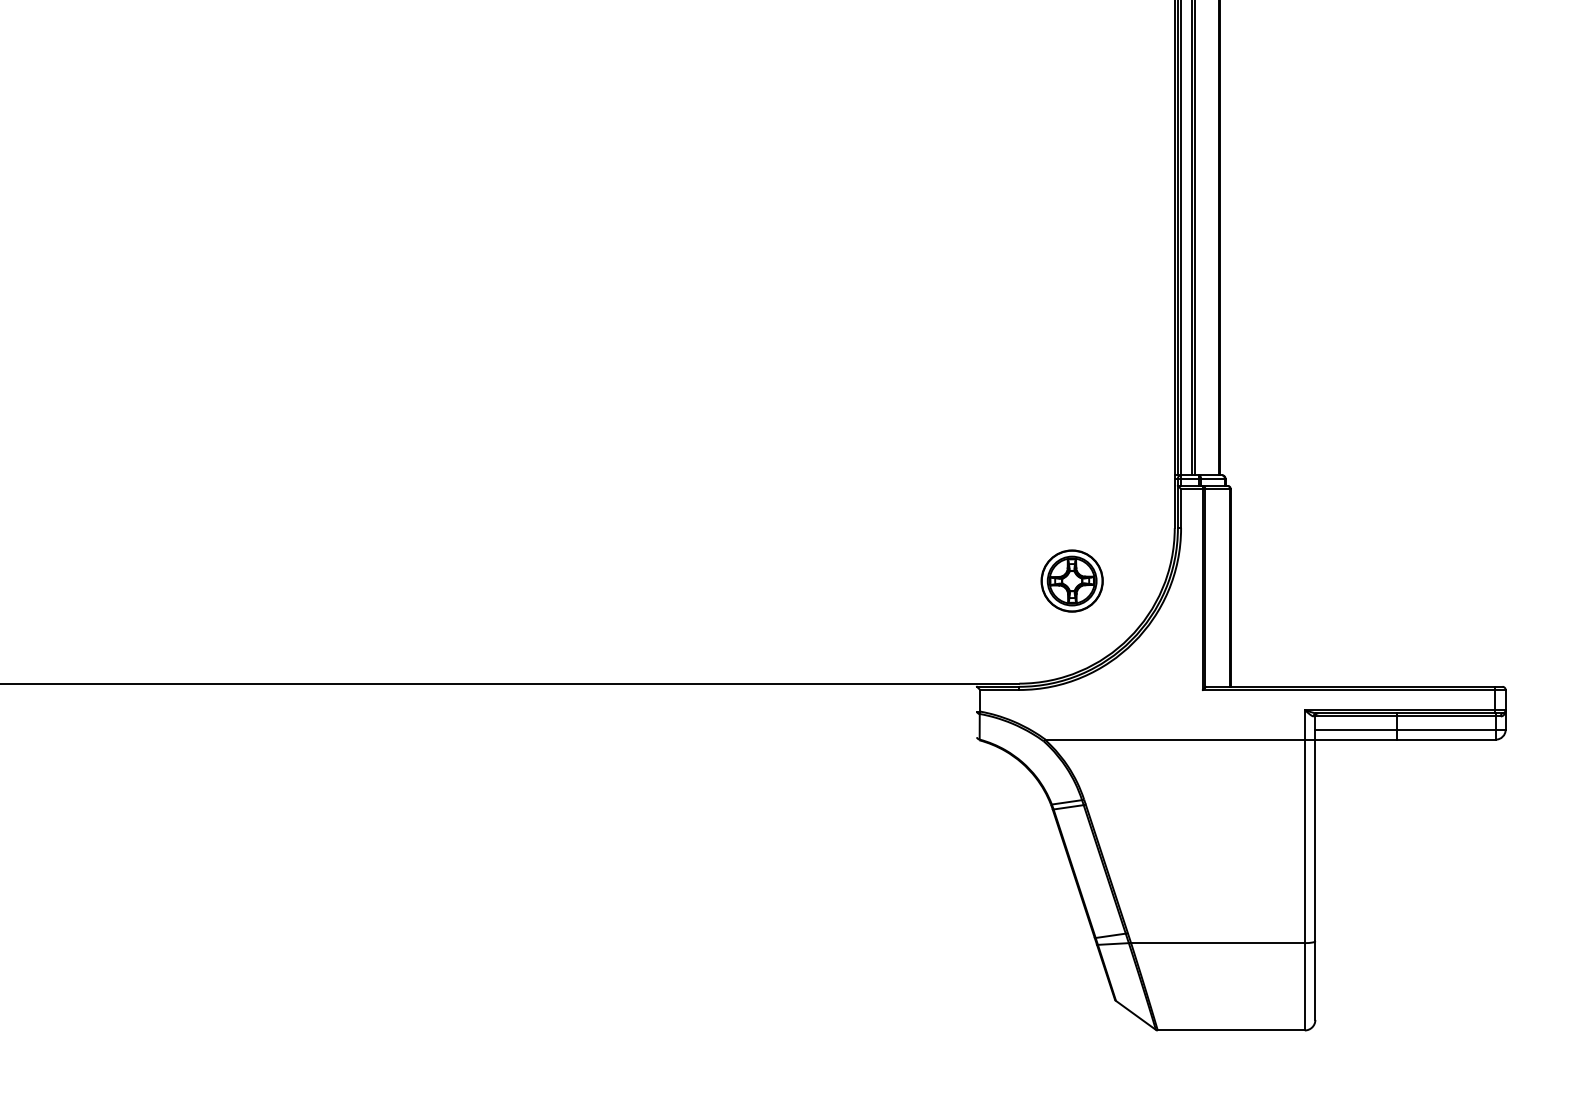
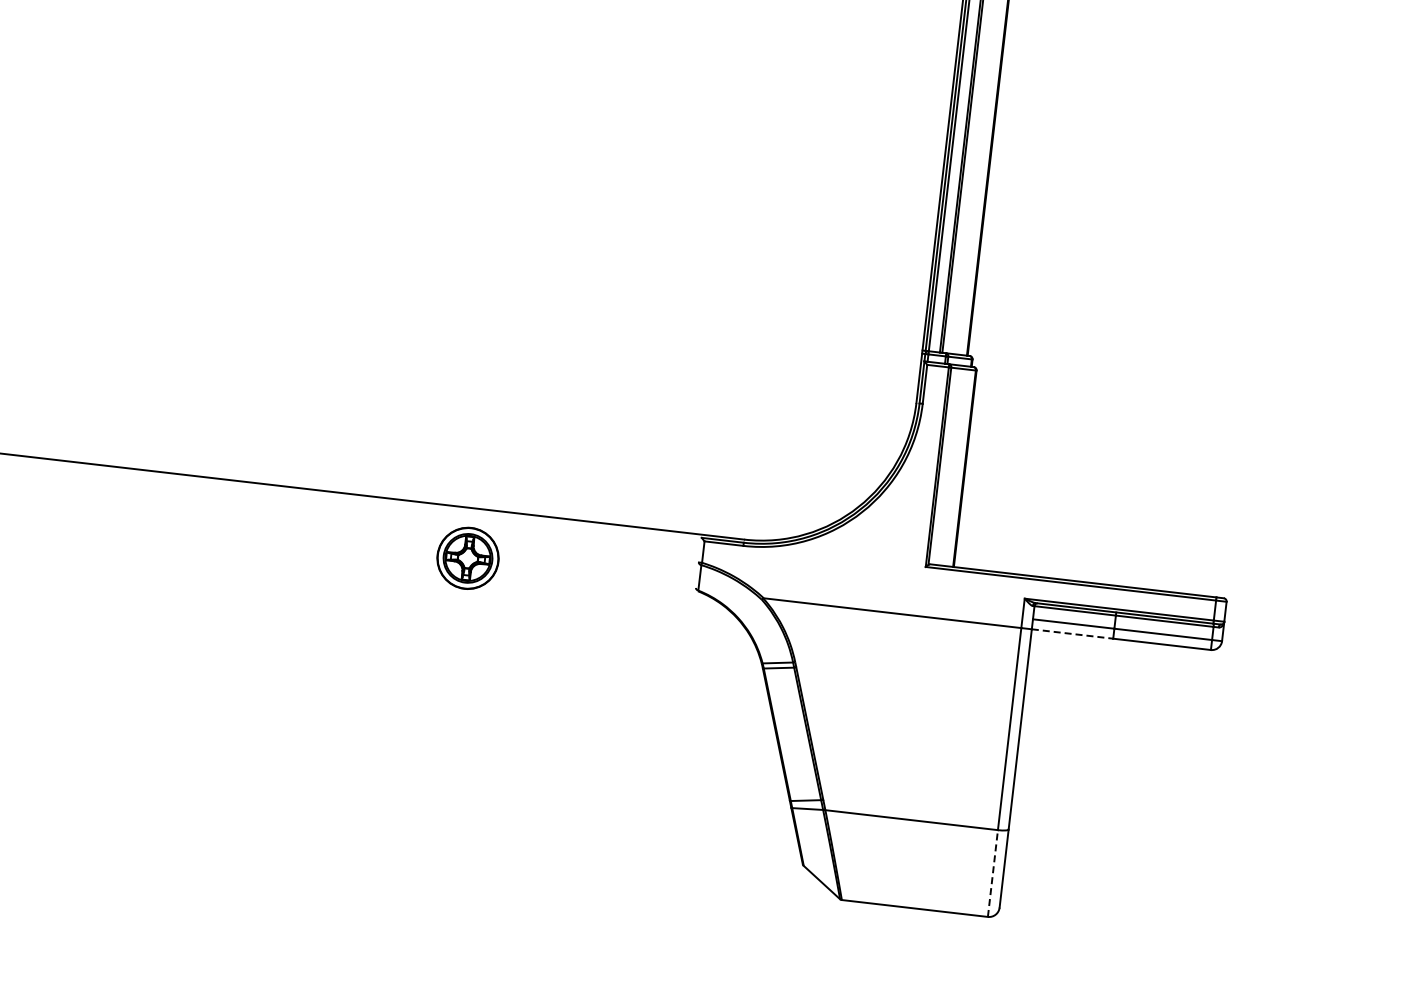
part: (1071, 580) -> (467, 557), moved
line: (1356, 739) -> (1072, 633), solid -> dashed
line: (1304, 986) -> (992, 873), solid -> dashed

